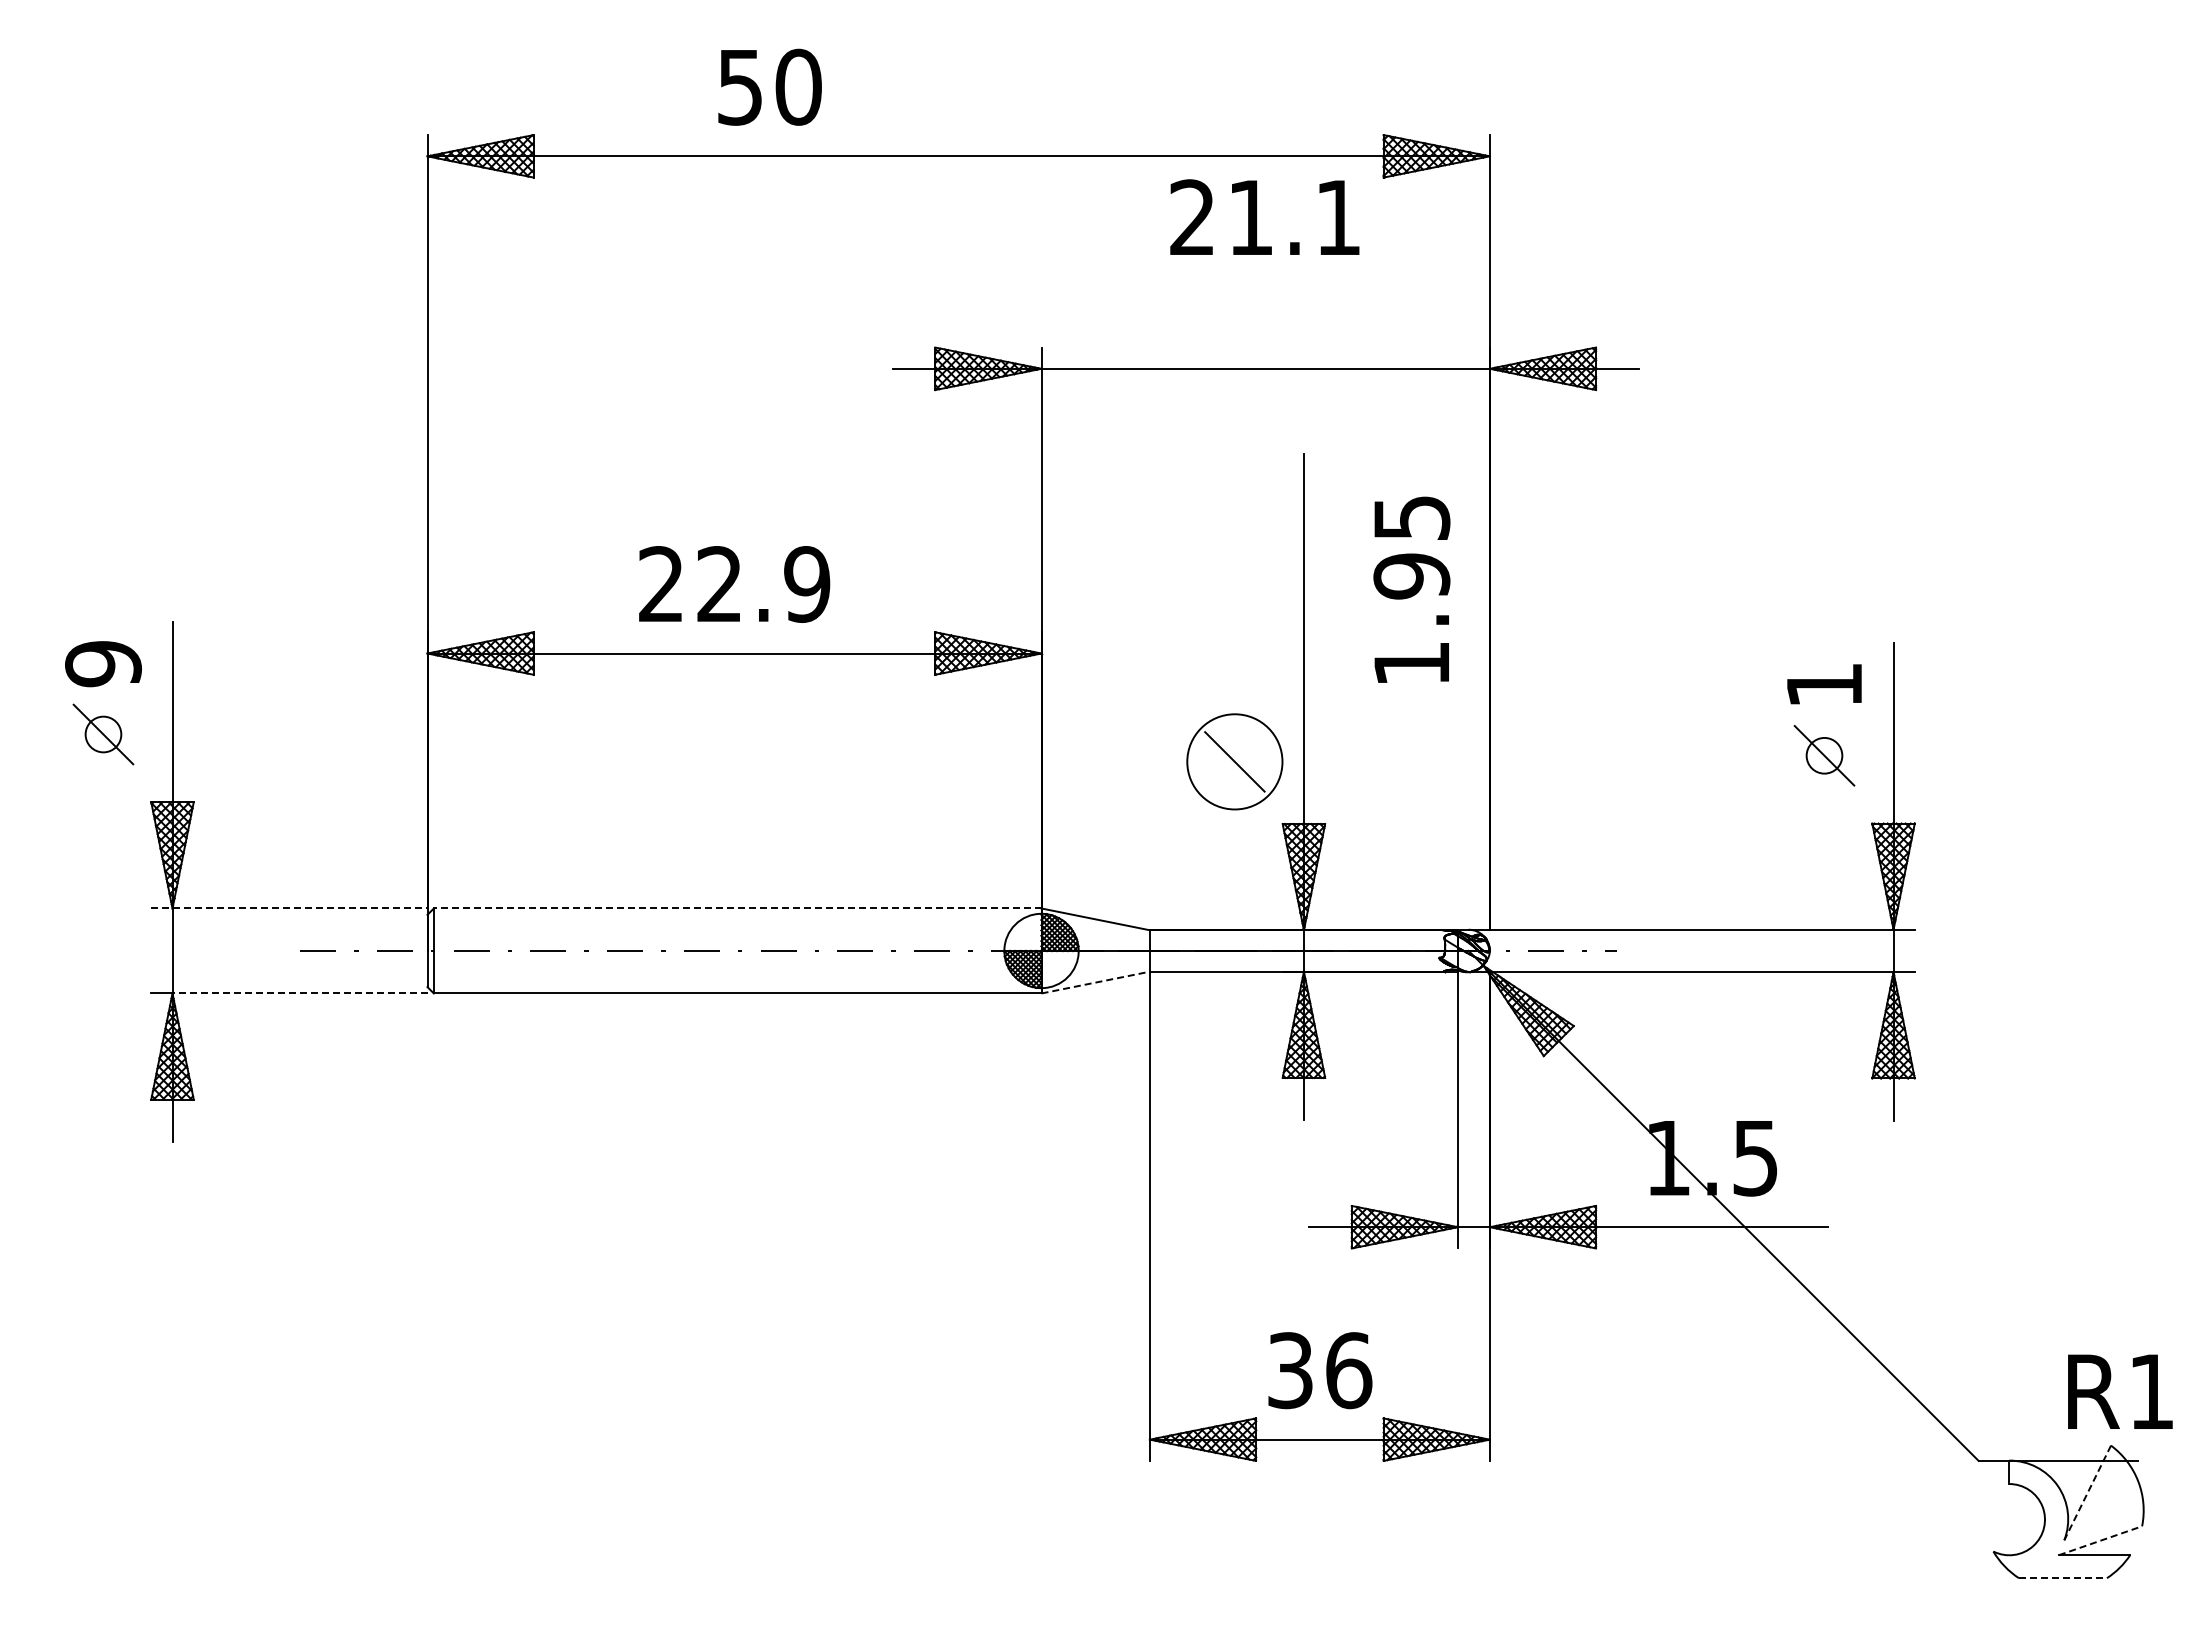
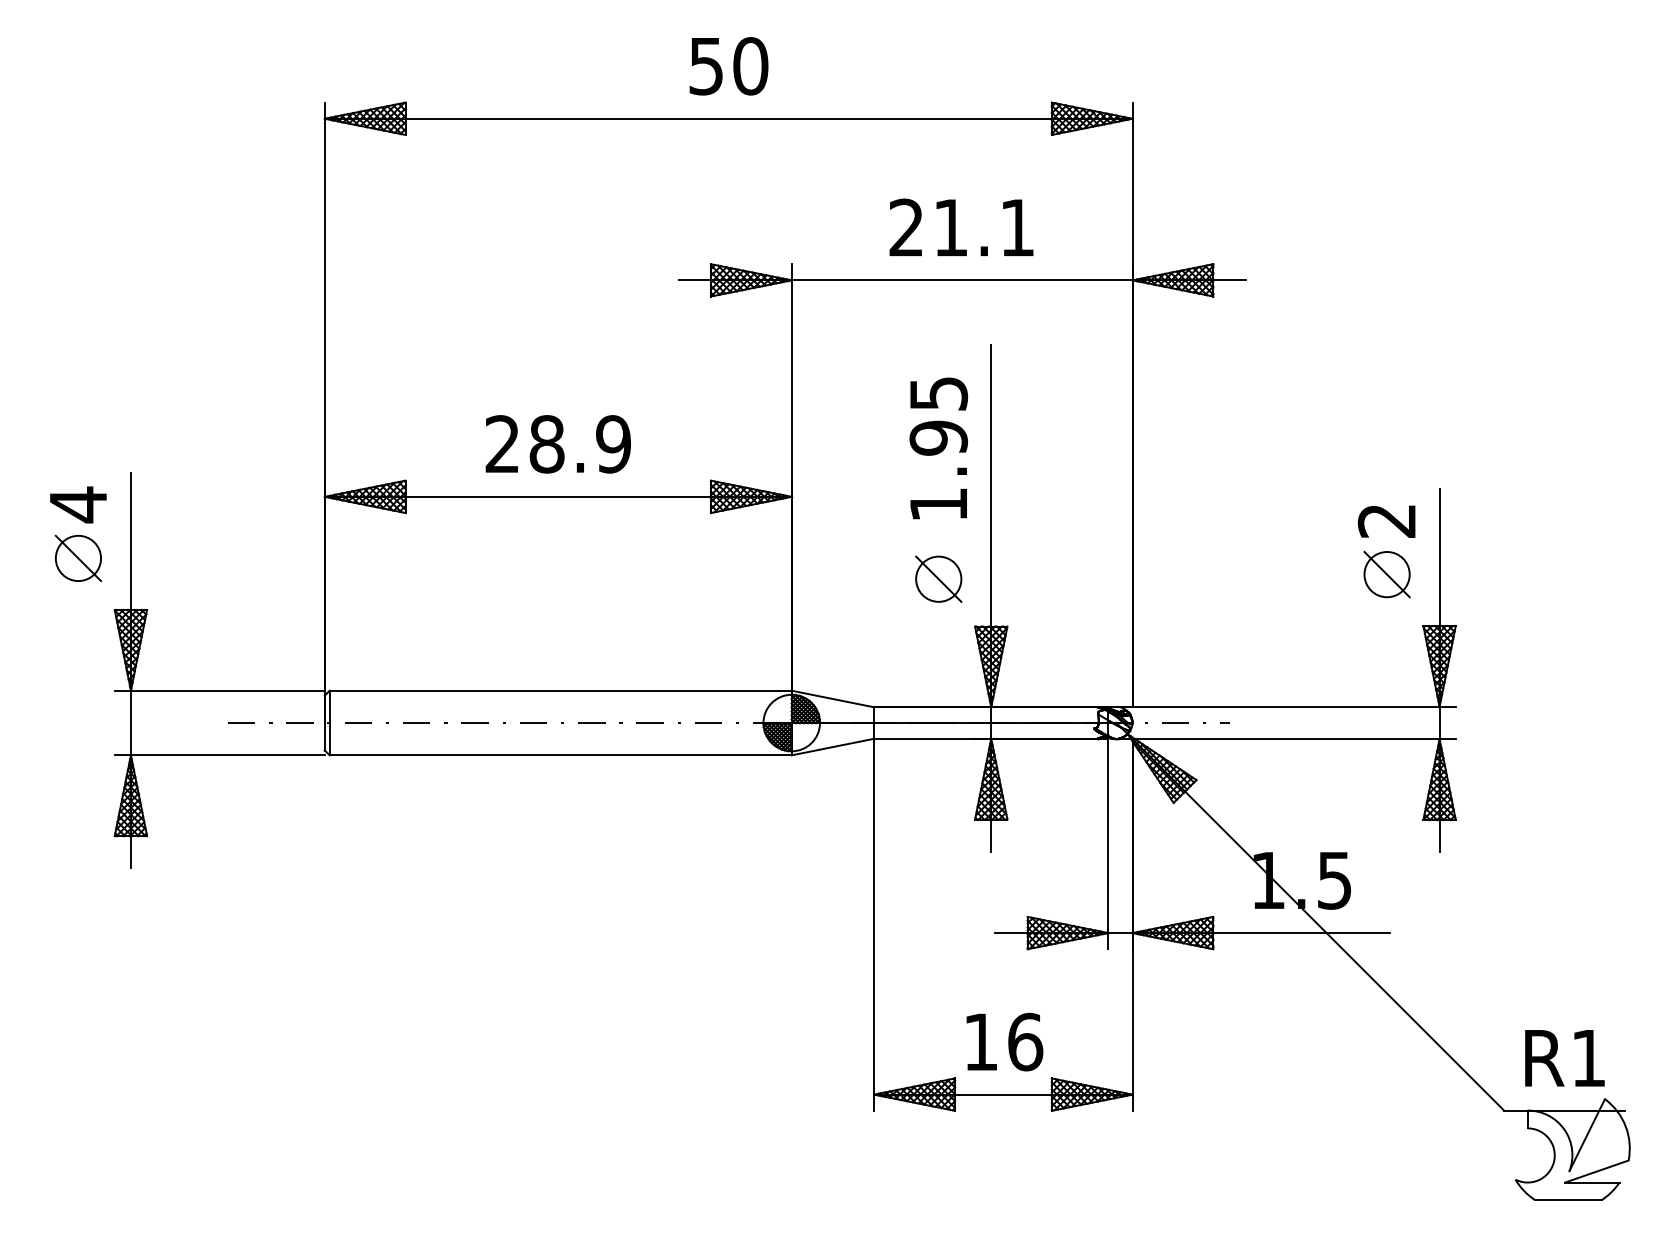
text: (769, 86) -> (728, 65), moved
text: (1264, 216) -> (961, 226), moved
text: (719, 584) -> (546, 444), 22.9 -> 28.9
text: (1411, 589) -> (938, 448), moved
text: (103, 663) -> (78, 504), 9 -> 4
text: (1823, 685) -> (1386, 521), 1 -> 2
circle: (103, 734) -> (78, 558), size x1.67
circle: (1824, 755) -> (1387, 574), size x1.67
circle: (1234, 761) -> (938, 578), size x0.62
line: (289, 908) -> (219, 690), dashed -> solid
line: (737, 908) -> (560, 690), dashed -> solid
line: (1096, 982) -> (833, 747), dashed -> solid
line: (299, 993) -> (227, 755), dashed -> solid
text: (1290, 1370) -> (981, 1042), 36 -> 16
text: (2120, 1391) -> (1565, 1058), moved
line: (2087, 1492) -> (1587, 1134), dashed -> solid
line: (2100, 1540) -> (1596, 1171), dashed -> solid
line: (2063, 1578) -> (1568, 1200), dashed -> solid

